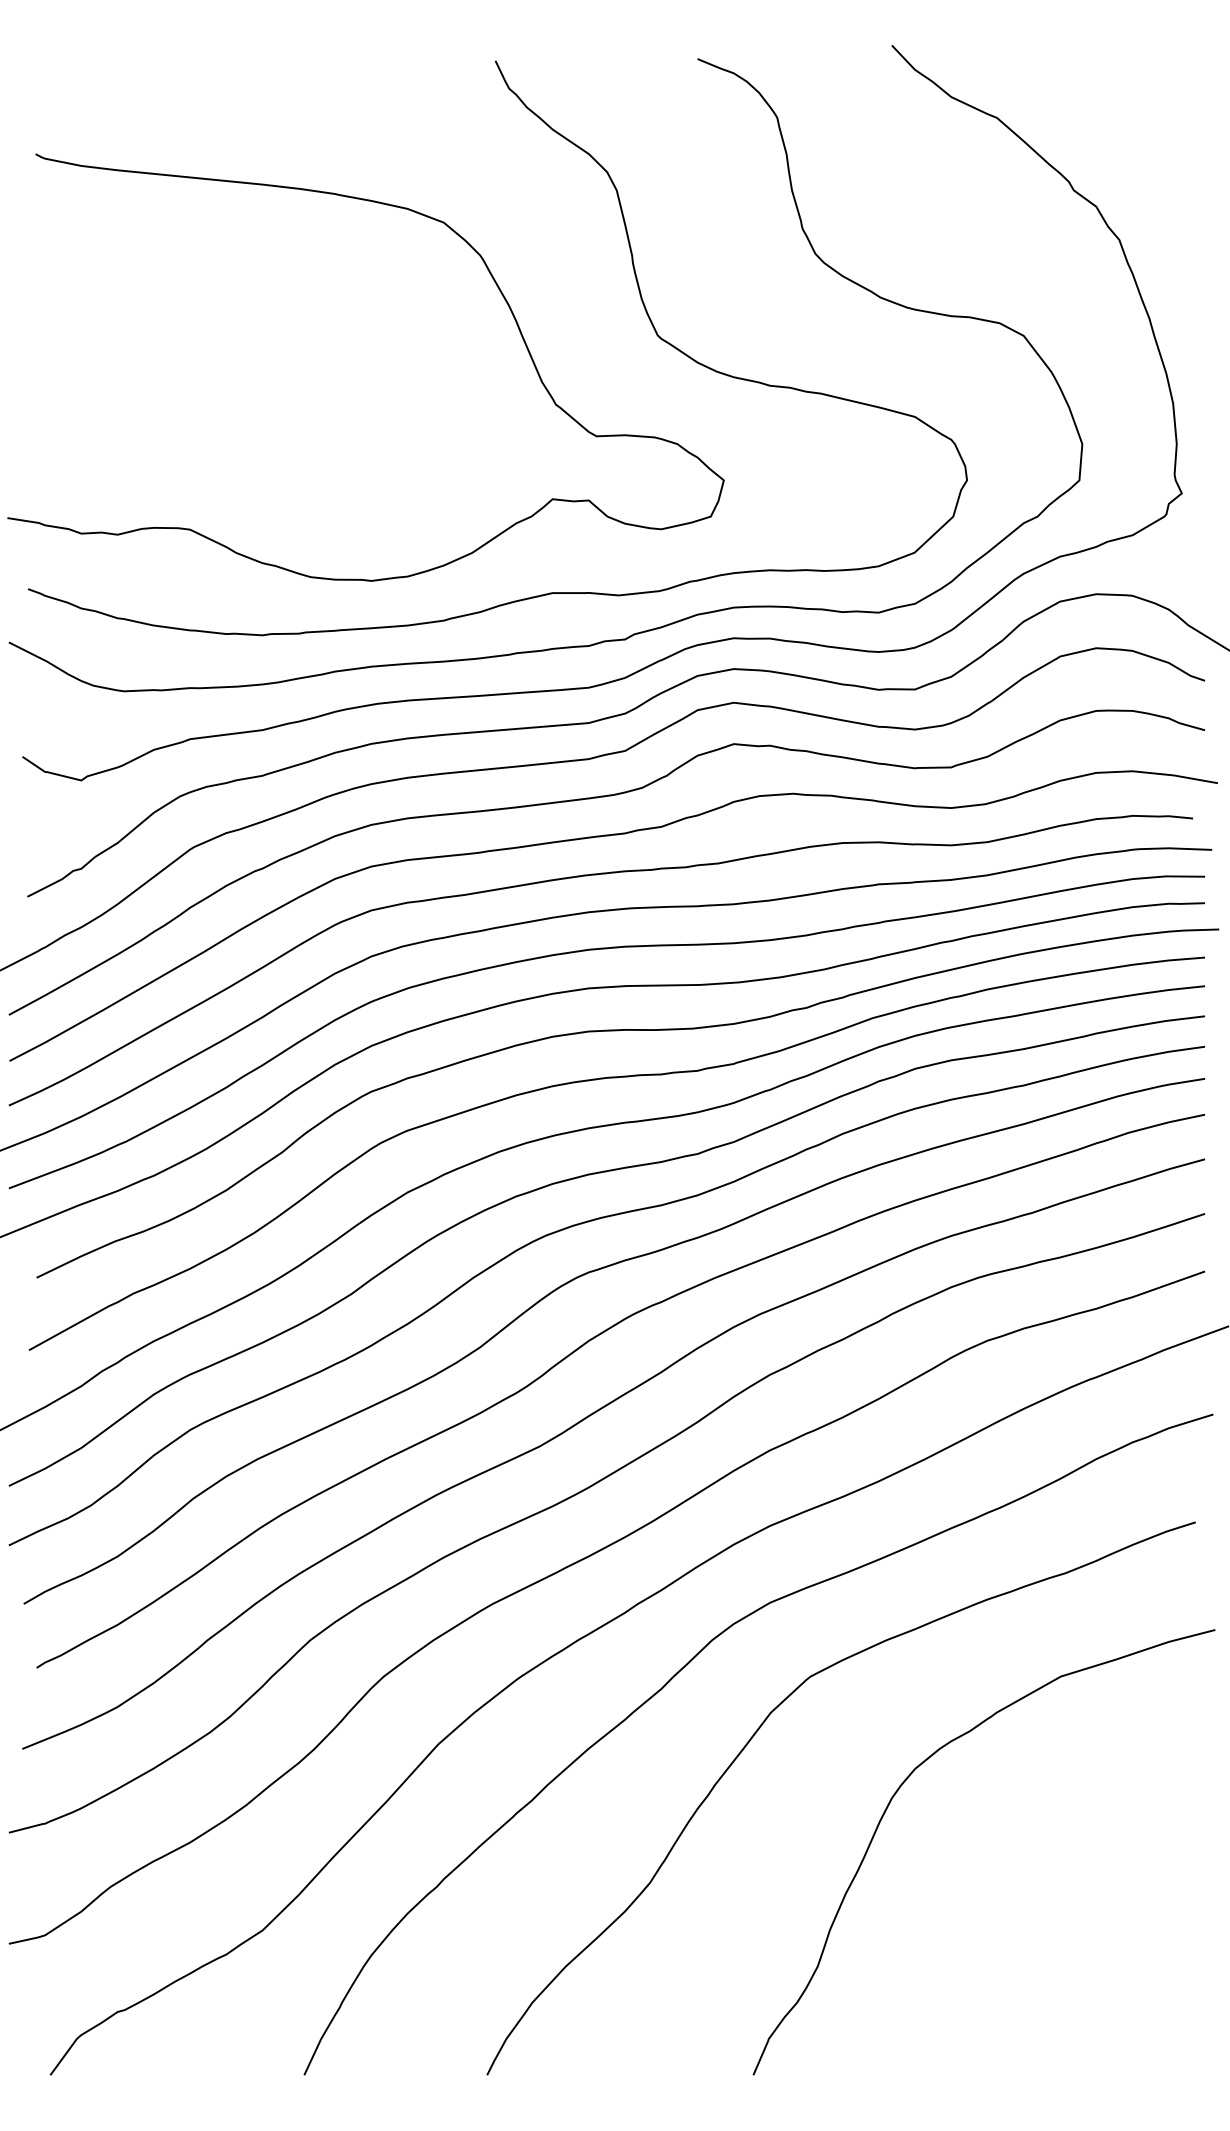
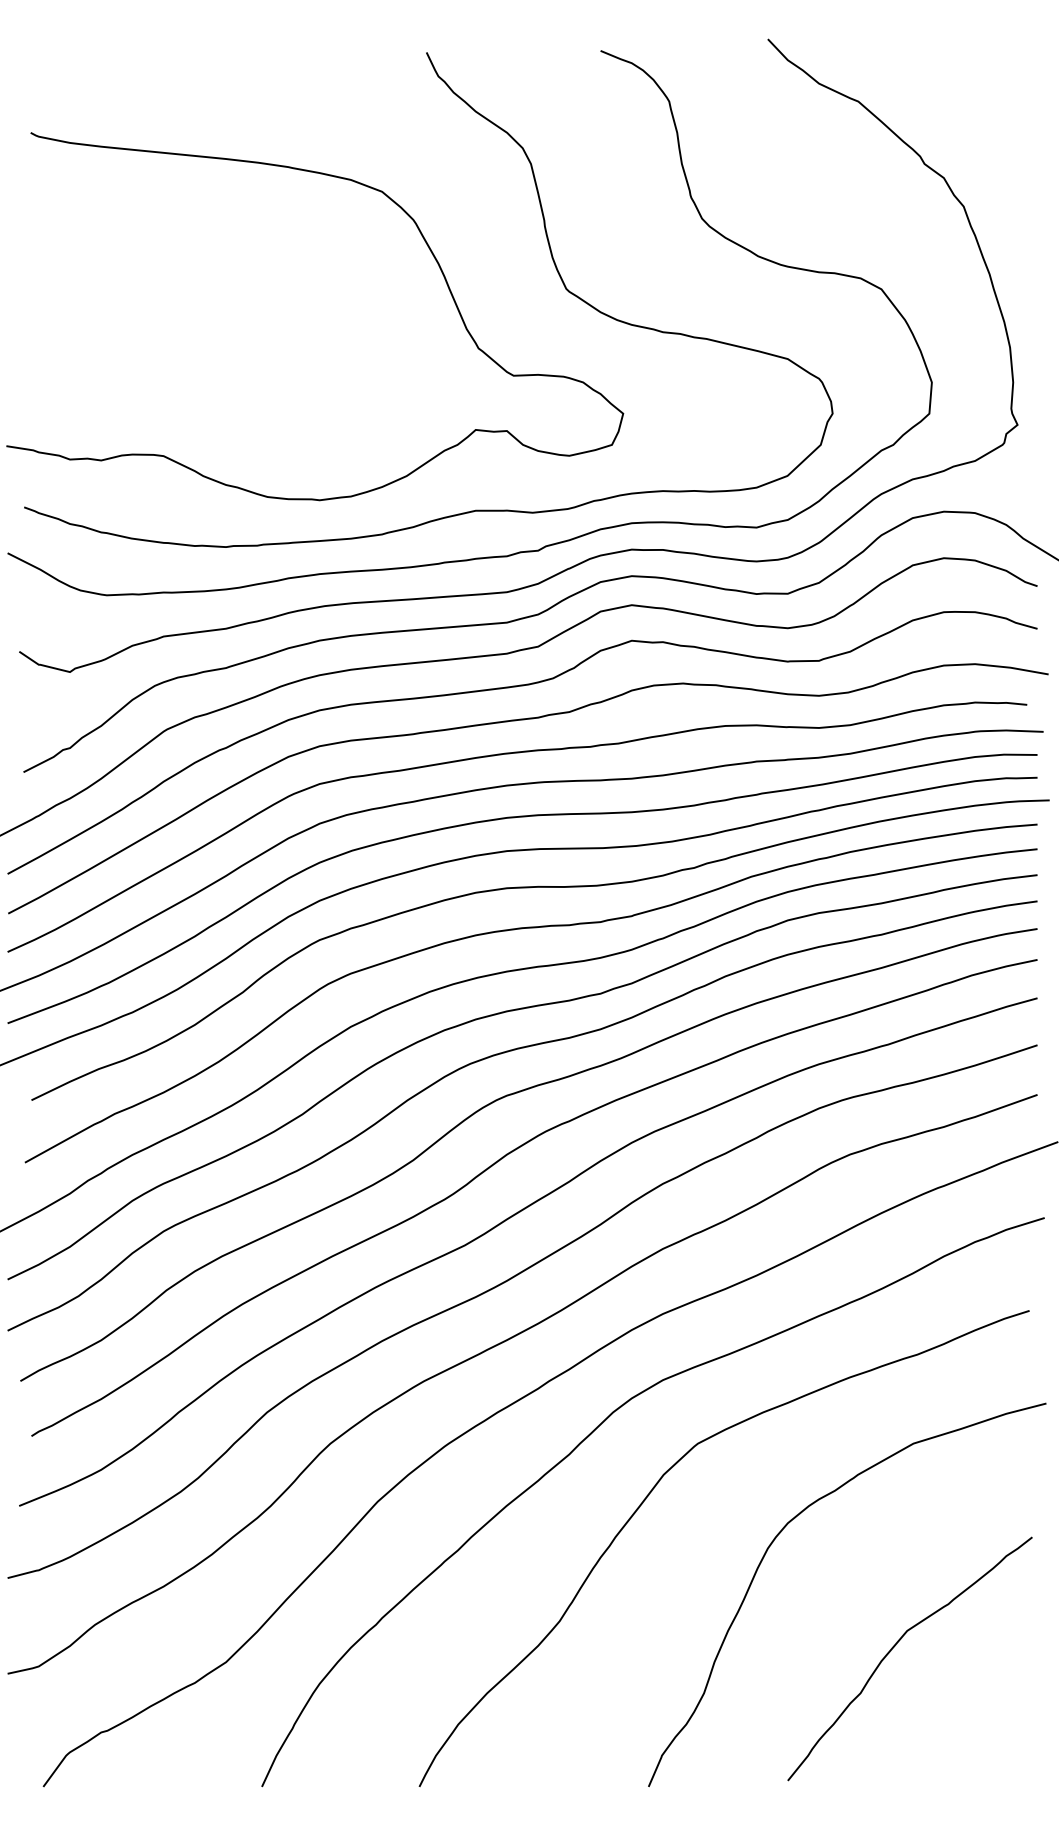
curve: (1041, 1910) -> (896, 1645), added

